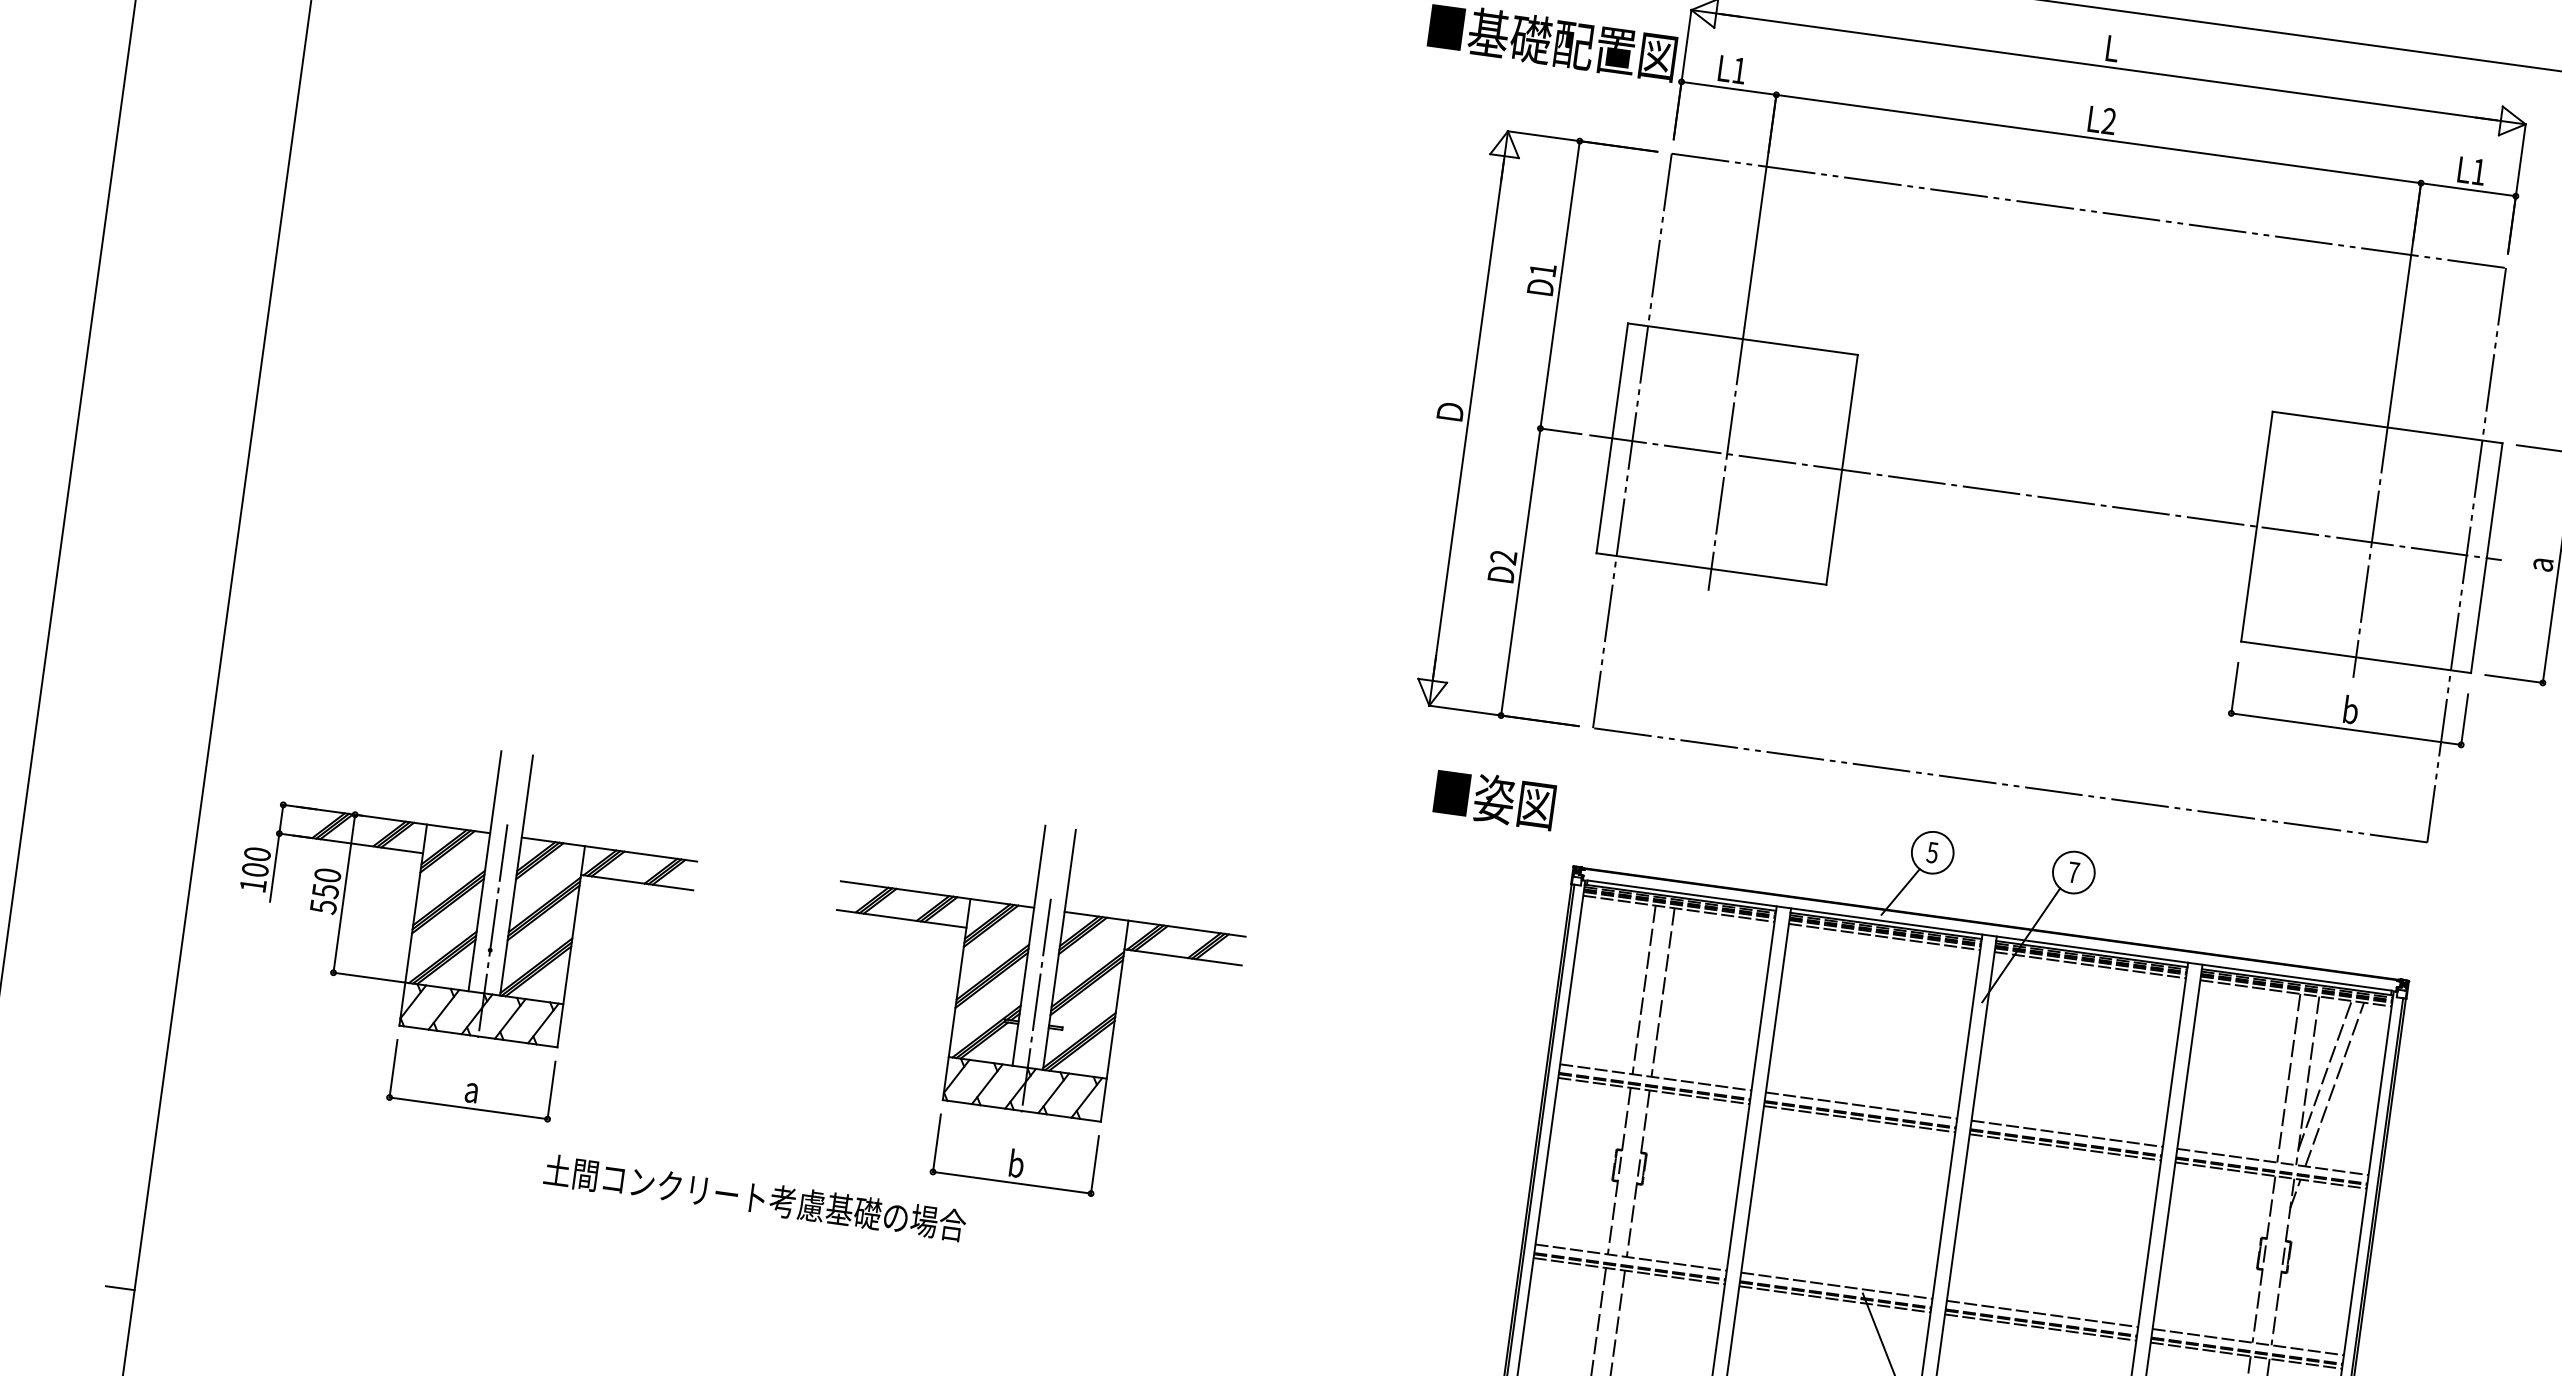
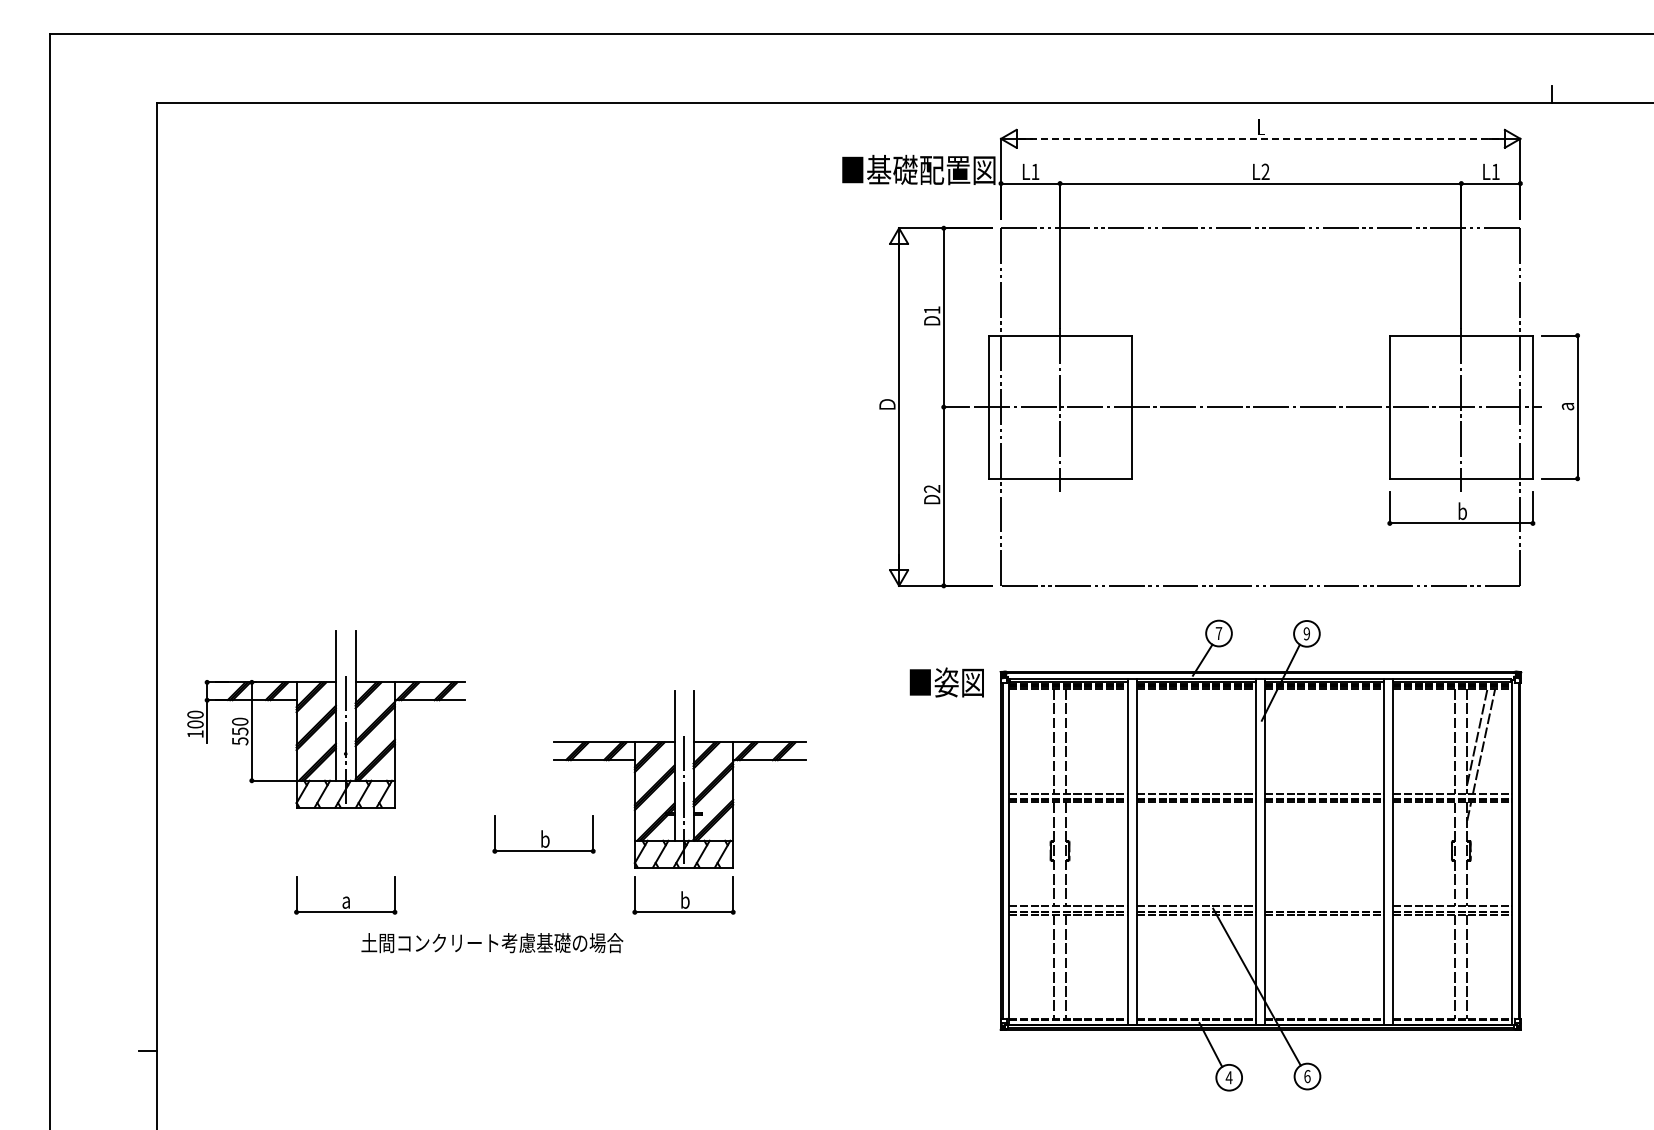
line: (2108, 66) -> (1260, 138), solid -> dashed
text: (1494, 799) -> (946, 682), moved
text: (1931, 852) -> (1218, 633), 5 -> 7
text: (2073, 871) -> (1306, 633), 7 -> 9
part: (466, 890) -> (326, 719), moved
part: (803, 1026) -> (543, 834), added
text: (755, 1198) -> (492, 943), moved
line: (2042, 1314) -> (1324, 906), removed

